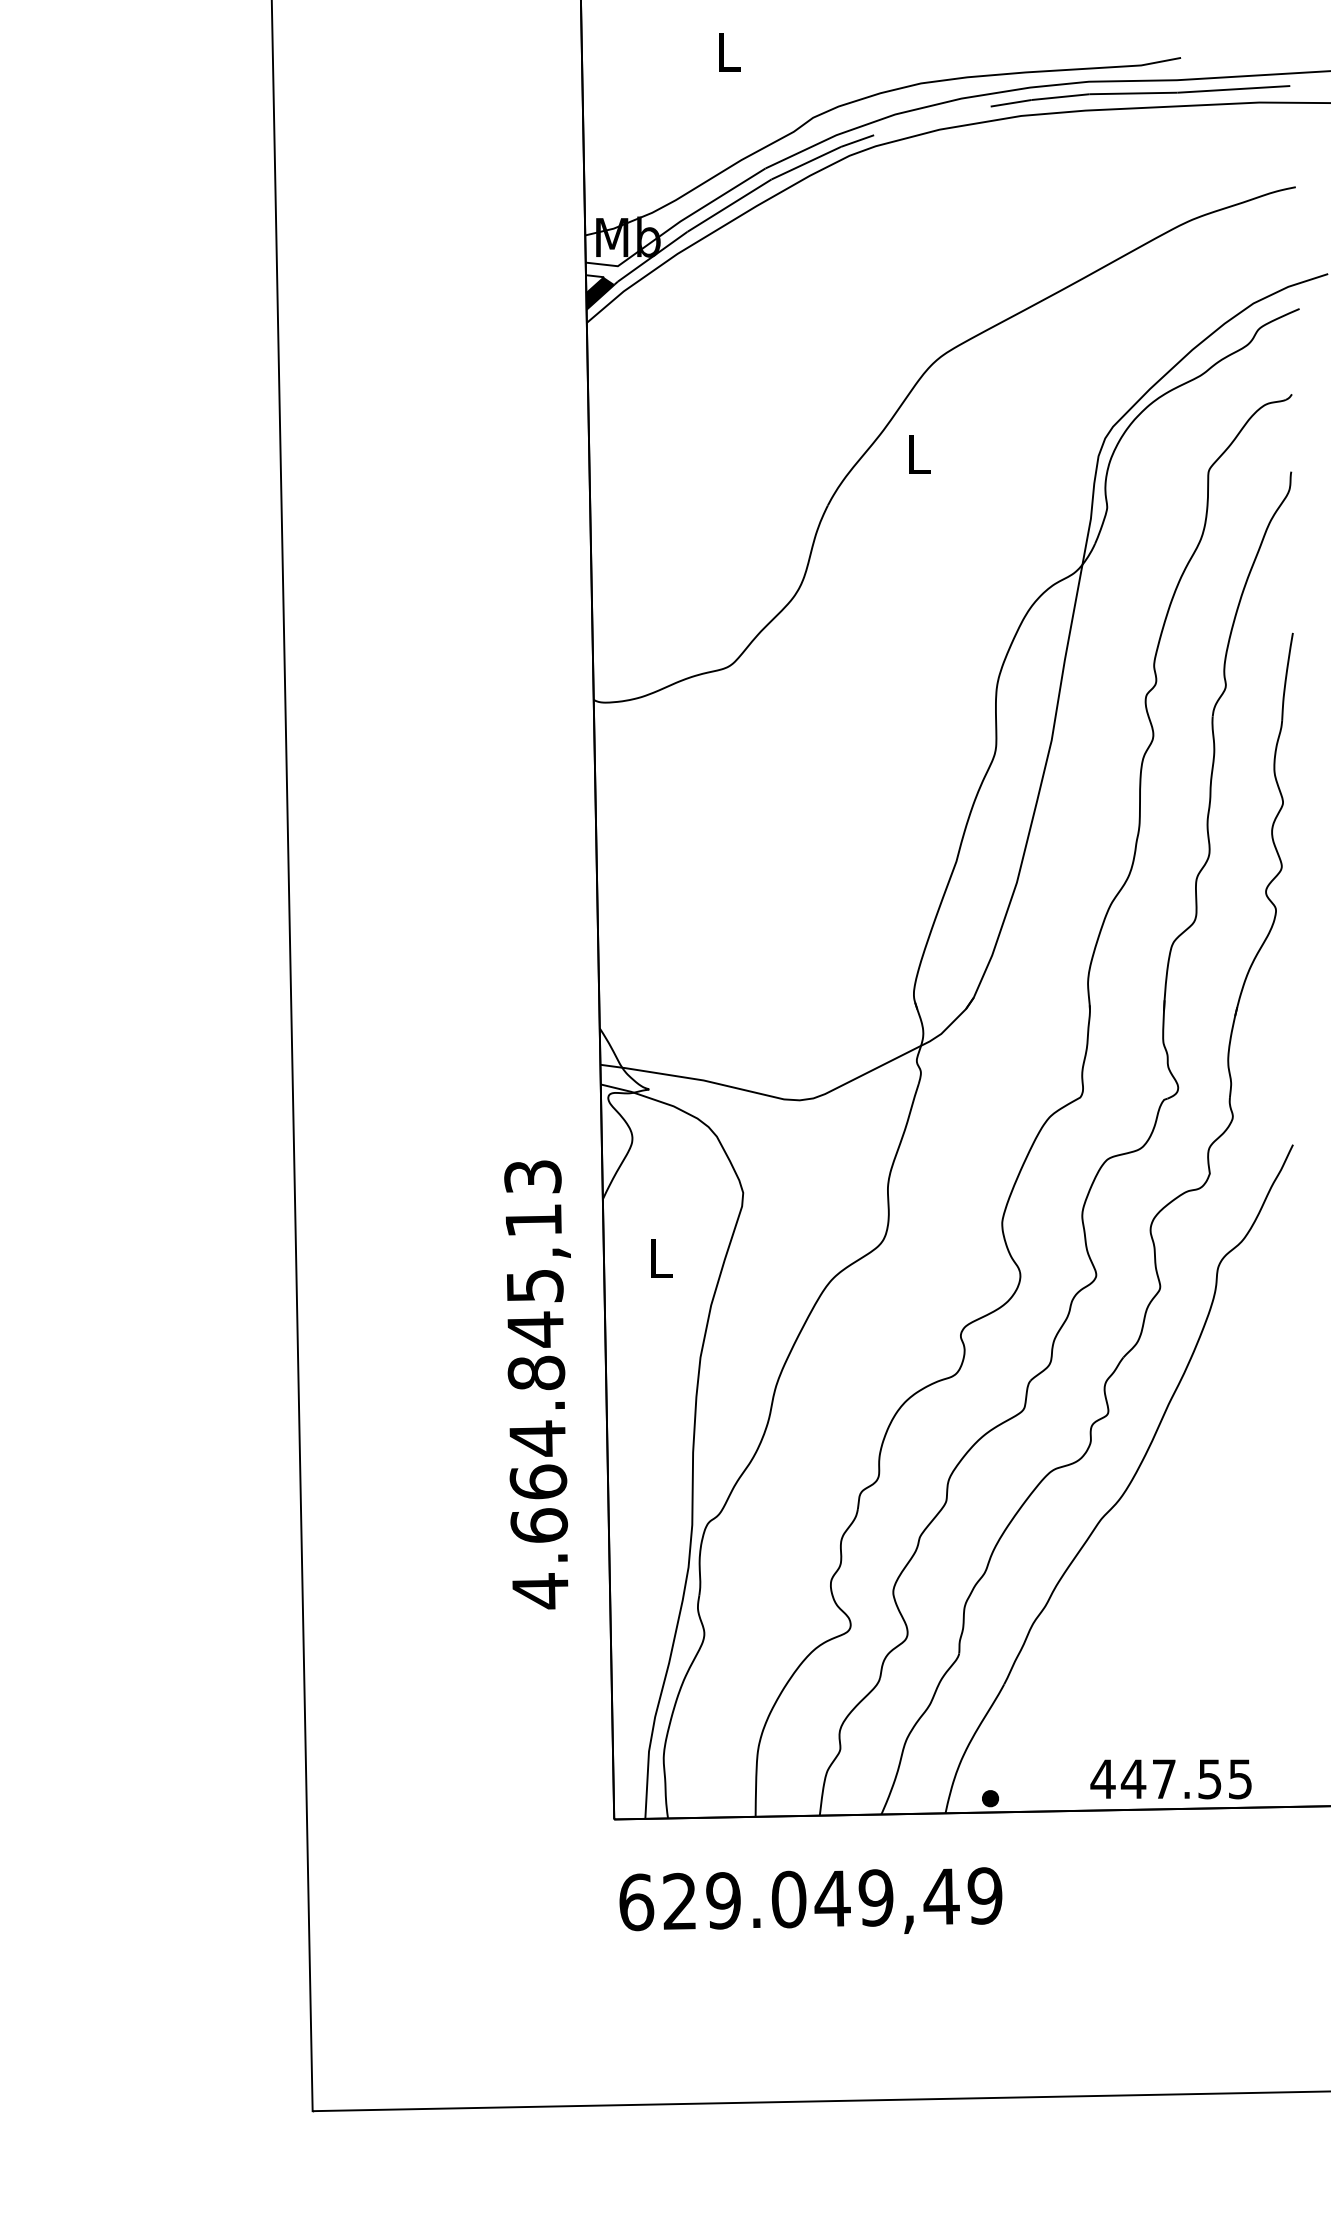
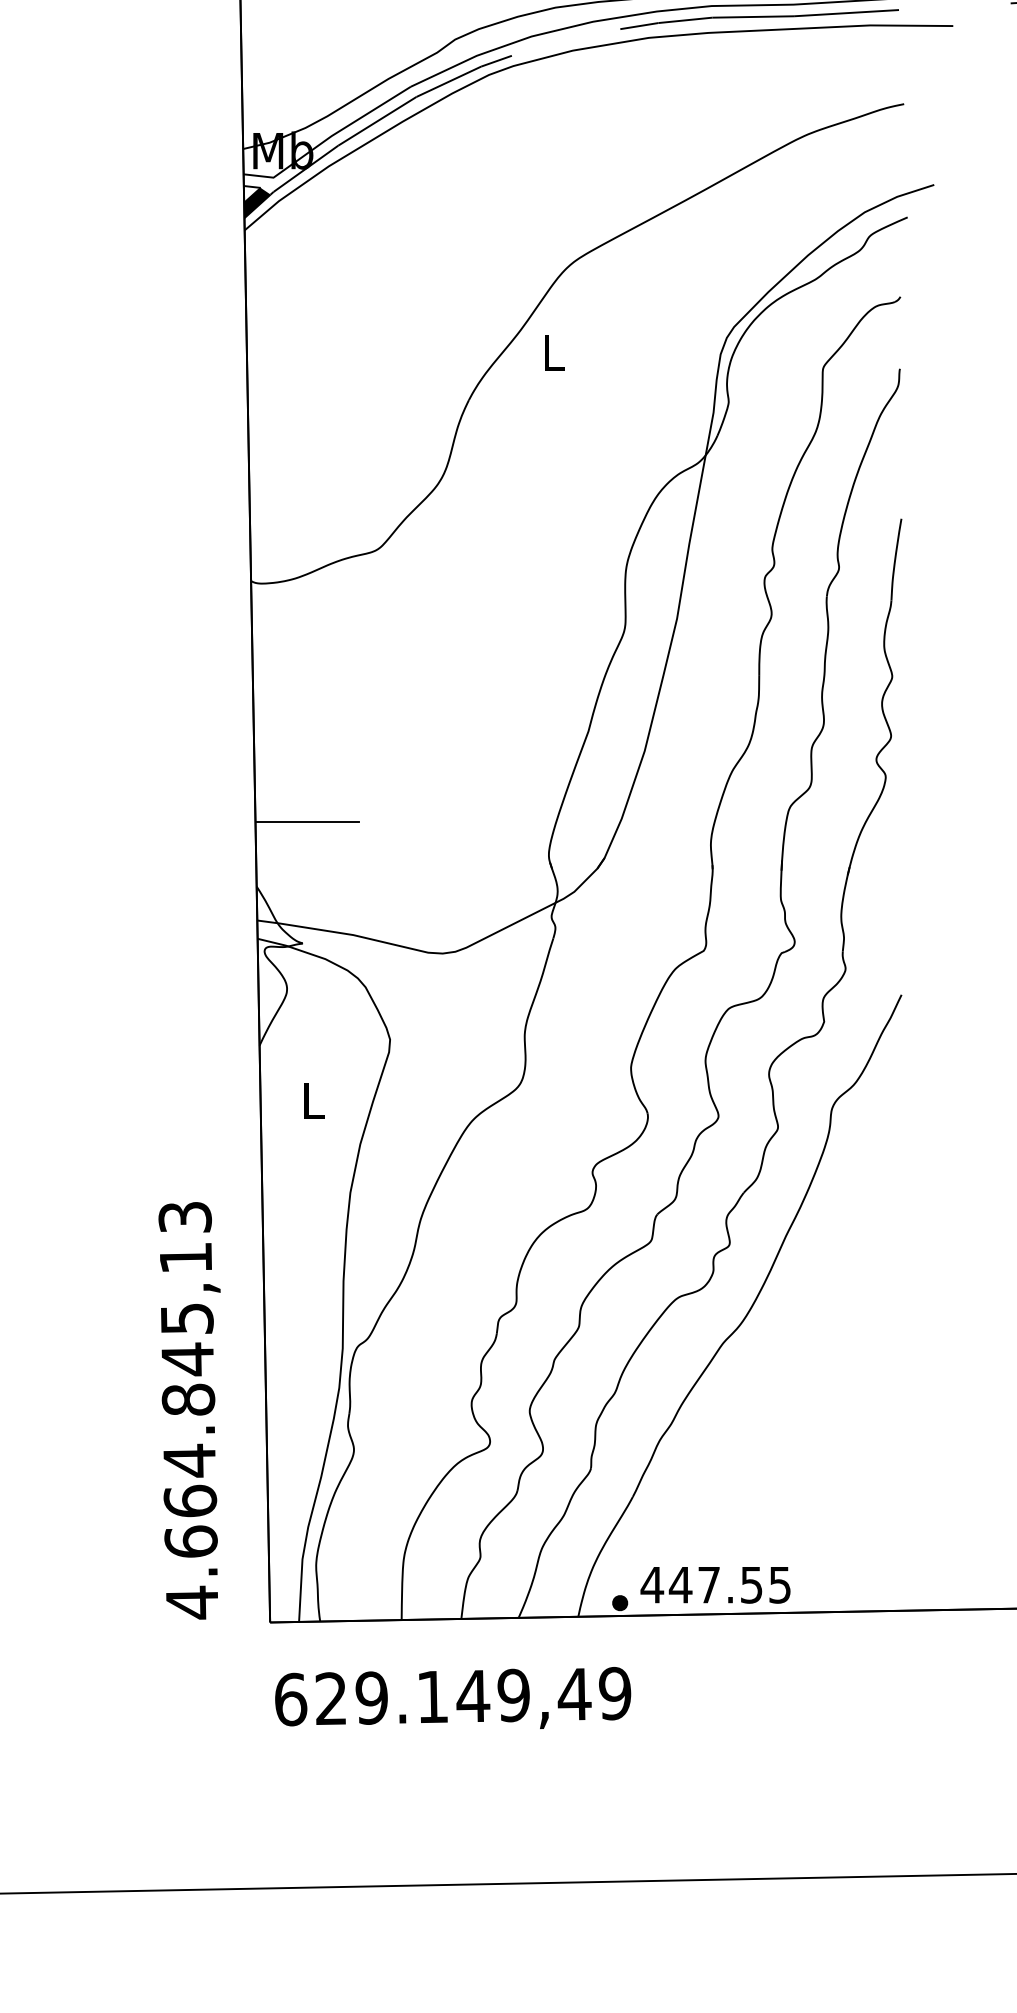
line: (653, 959) -> (306, 822), added
text: (537, 1384) -> (189, 1410), moved
text: (1170, 1779) -> (715, 1585), moved
text: (789, 1899) -> (433, 1696), 629.049,49 -> 629.149,49

